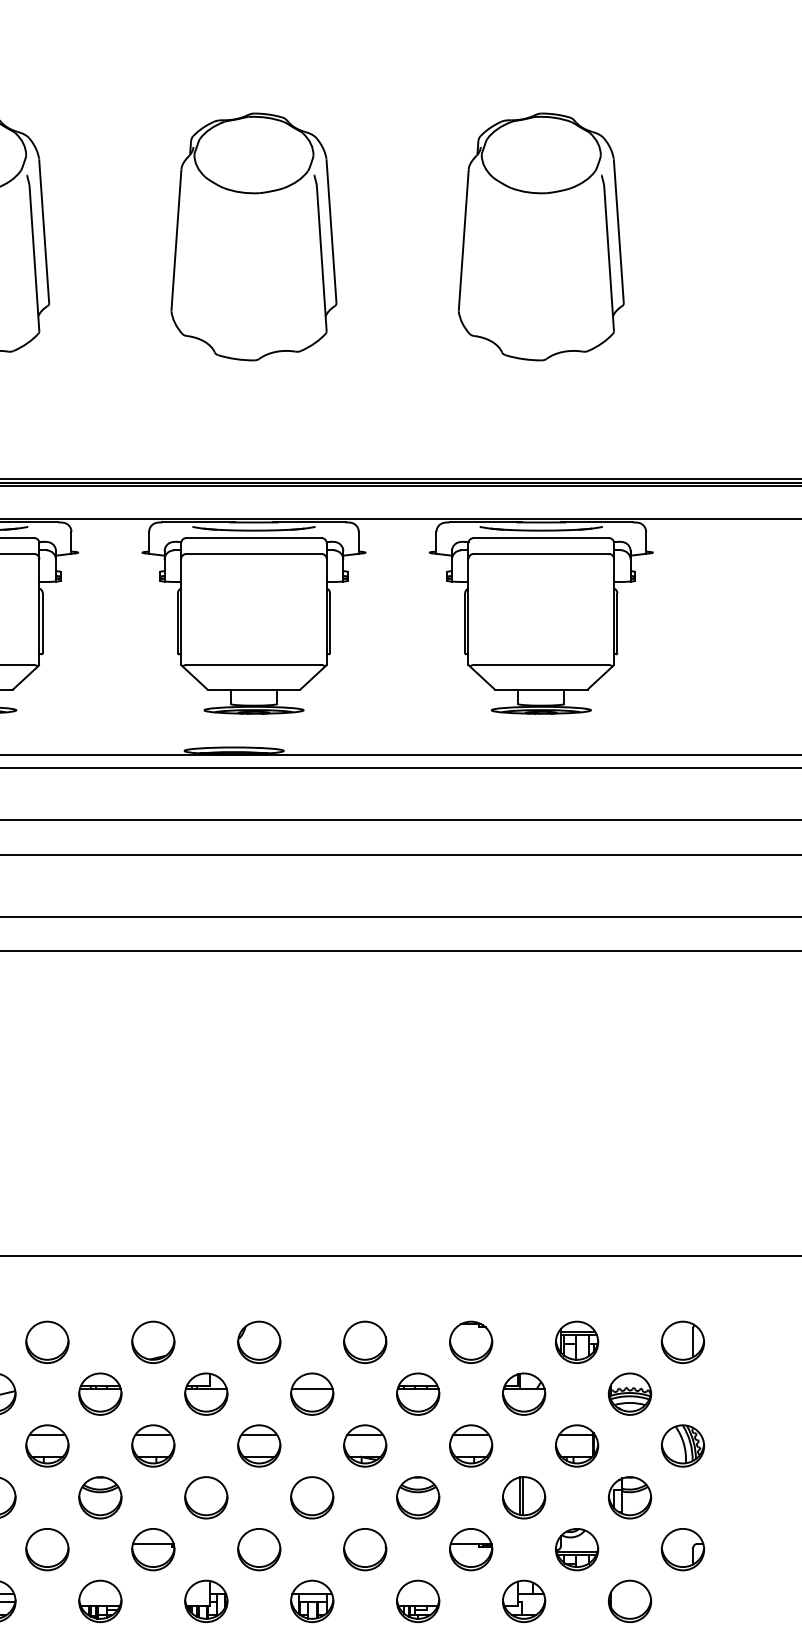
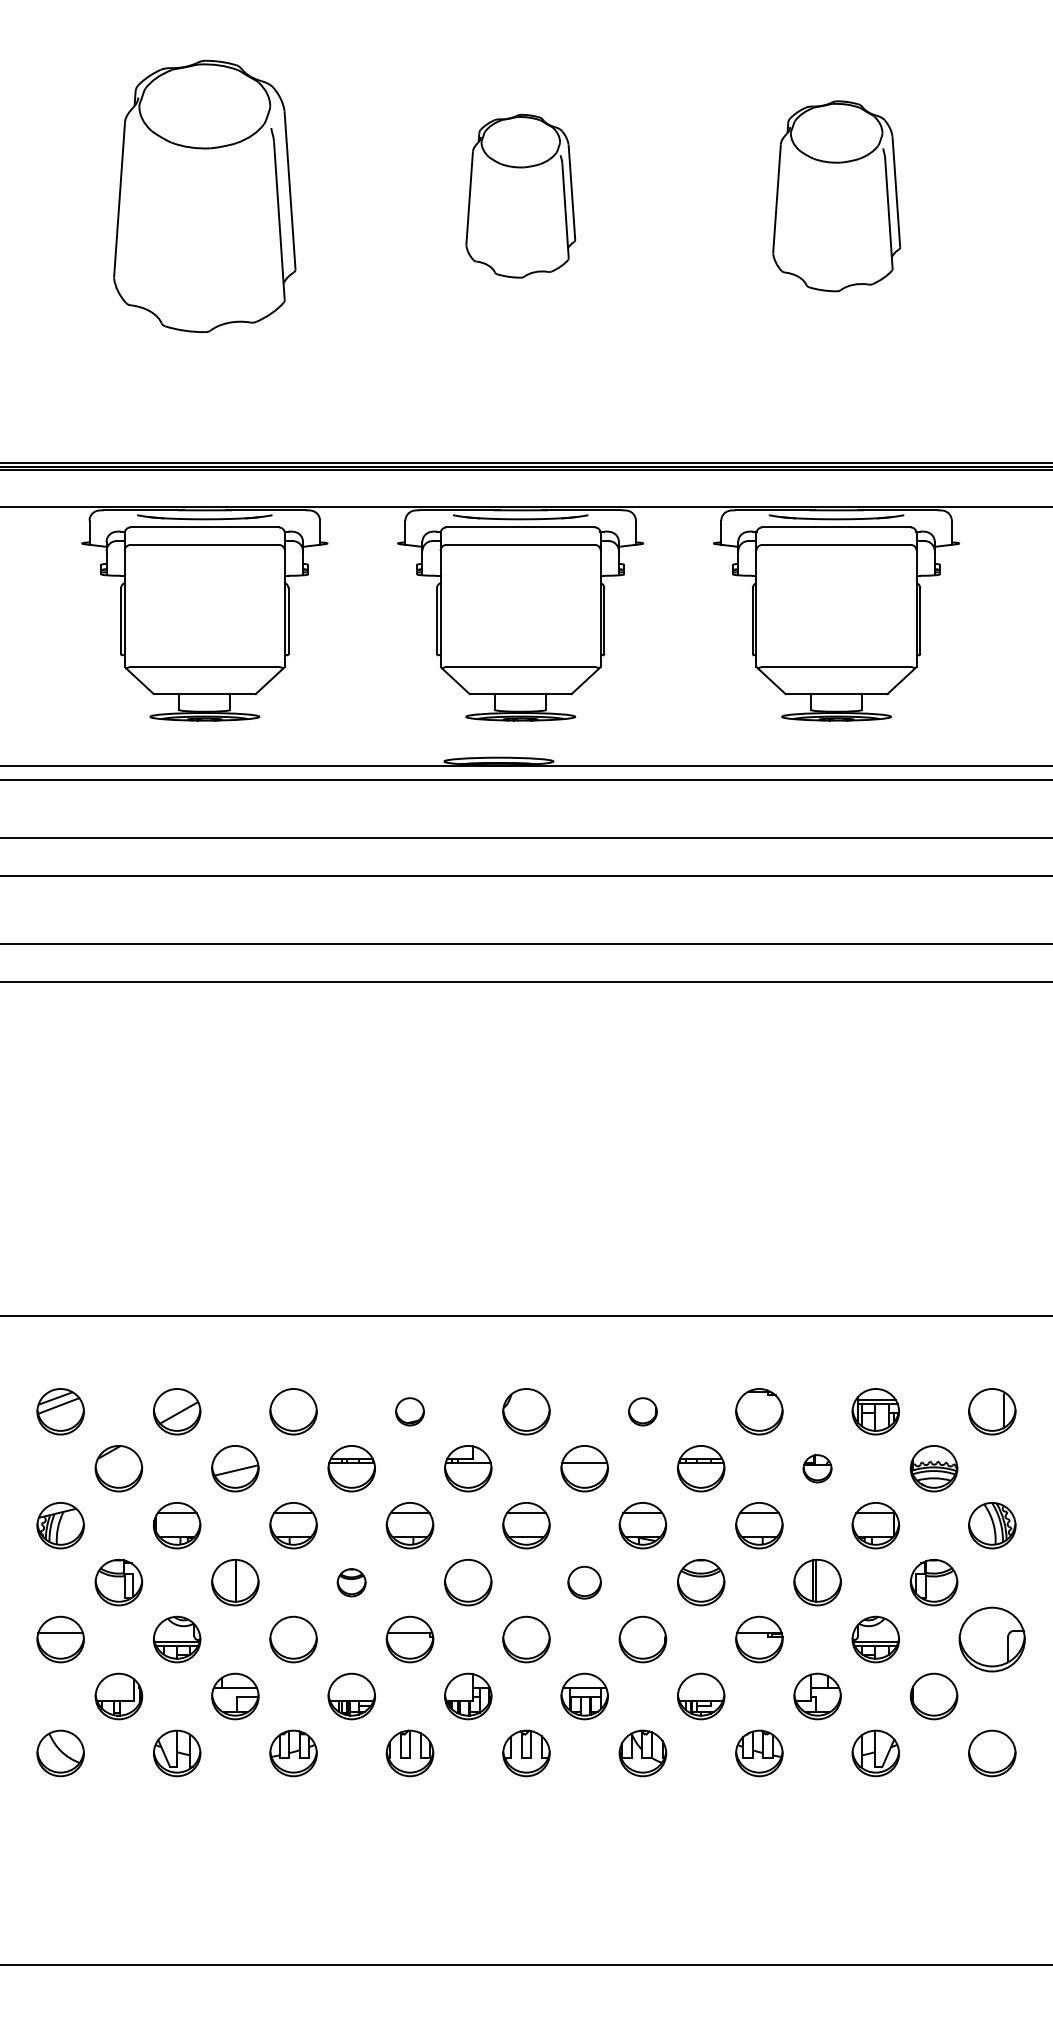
part: (253, 236) -> (520, 195), size x0.6
part: (541, 236) -> (836, 195), size x0.7
part: (152, 1342) -> (409, 1411), size x0.6
part: (364, 1342) -> (642, 1411), size x0.6
part: (523, 1394) -> (817, 1468), size x0.6
part: (100, 1497) -> (351, 1582), size x0.6
part: (312, 1497) -> (584, 1582), size x0.7
part: (683, 1549) -> (992, 1639), size x1.4

